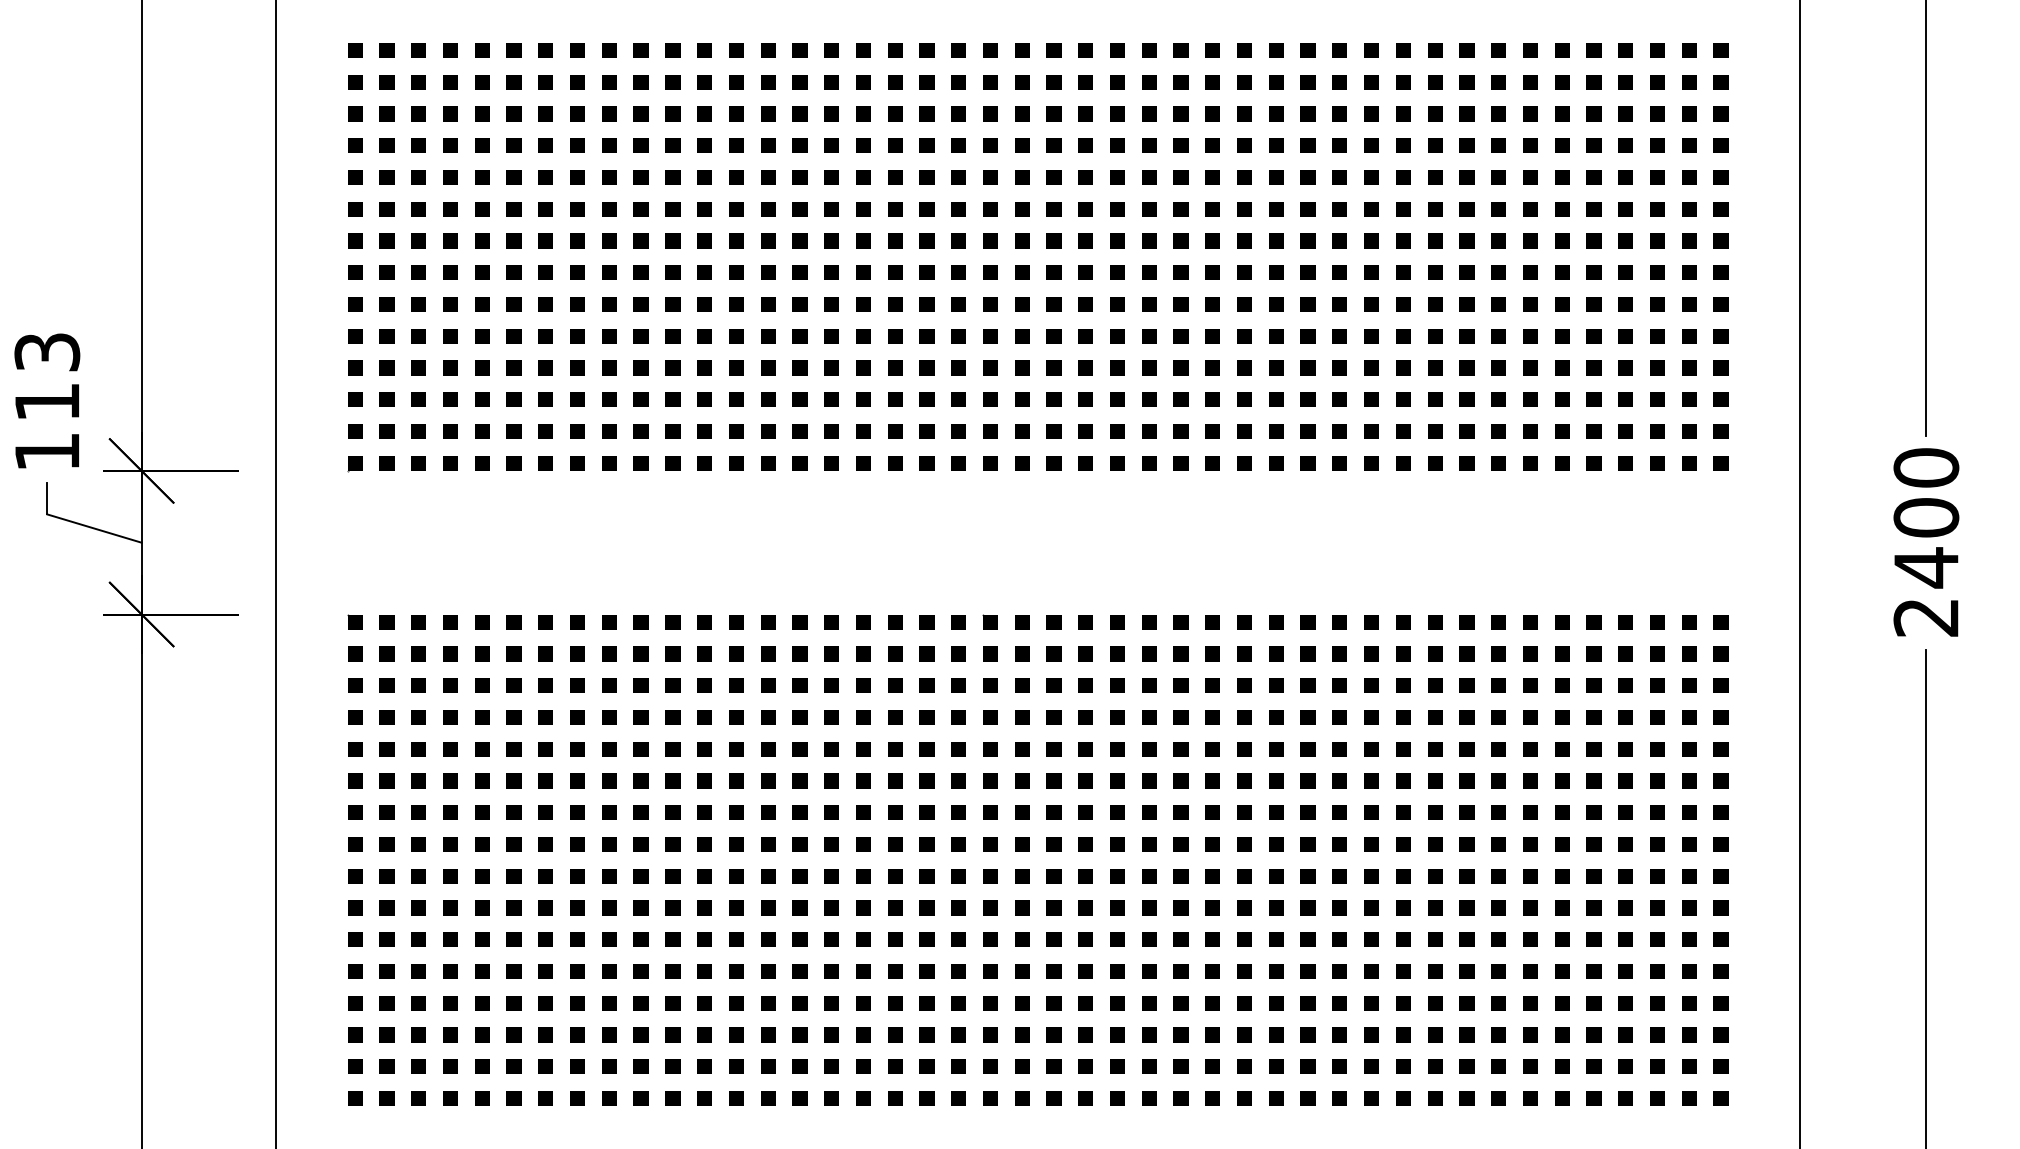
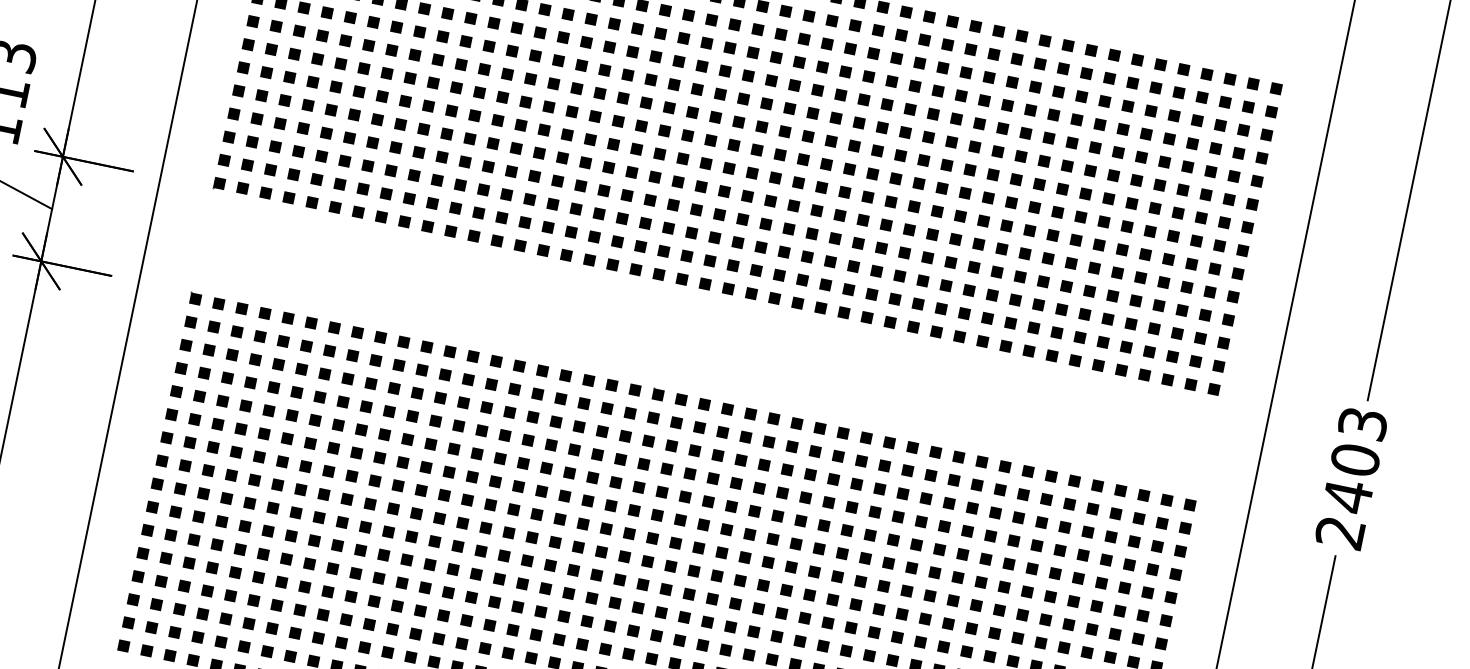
text: (1926, 467) -> (1363, 423), 2400 -> 2403

